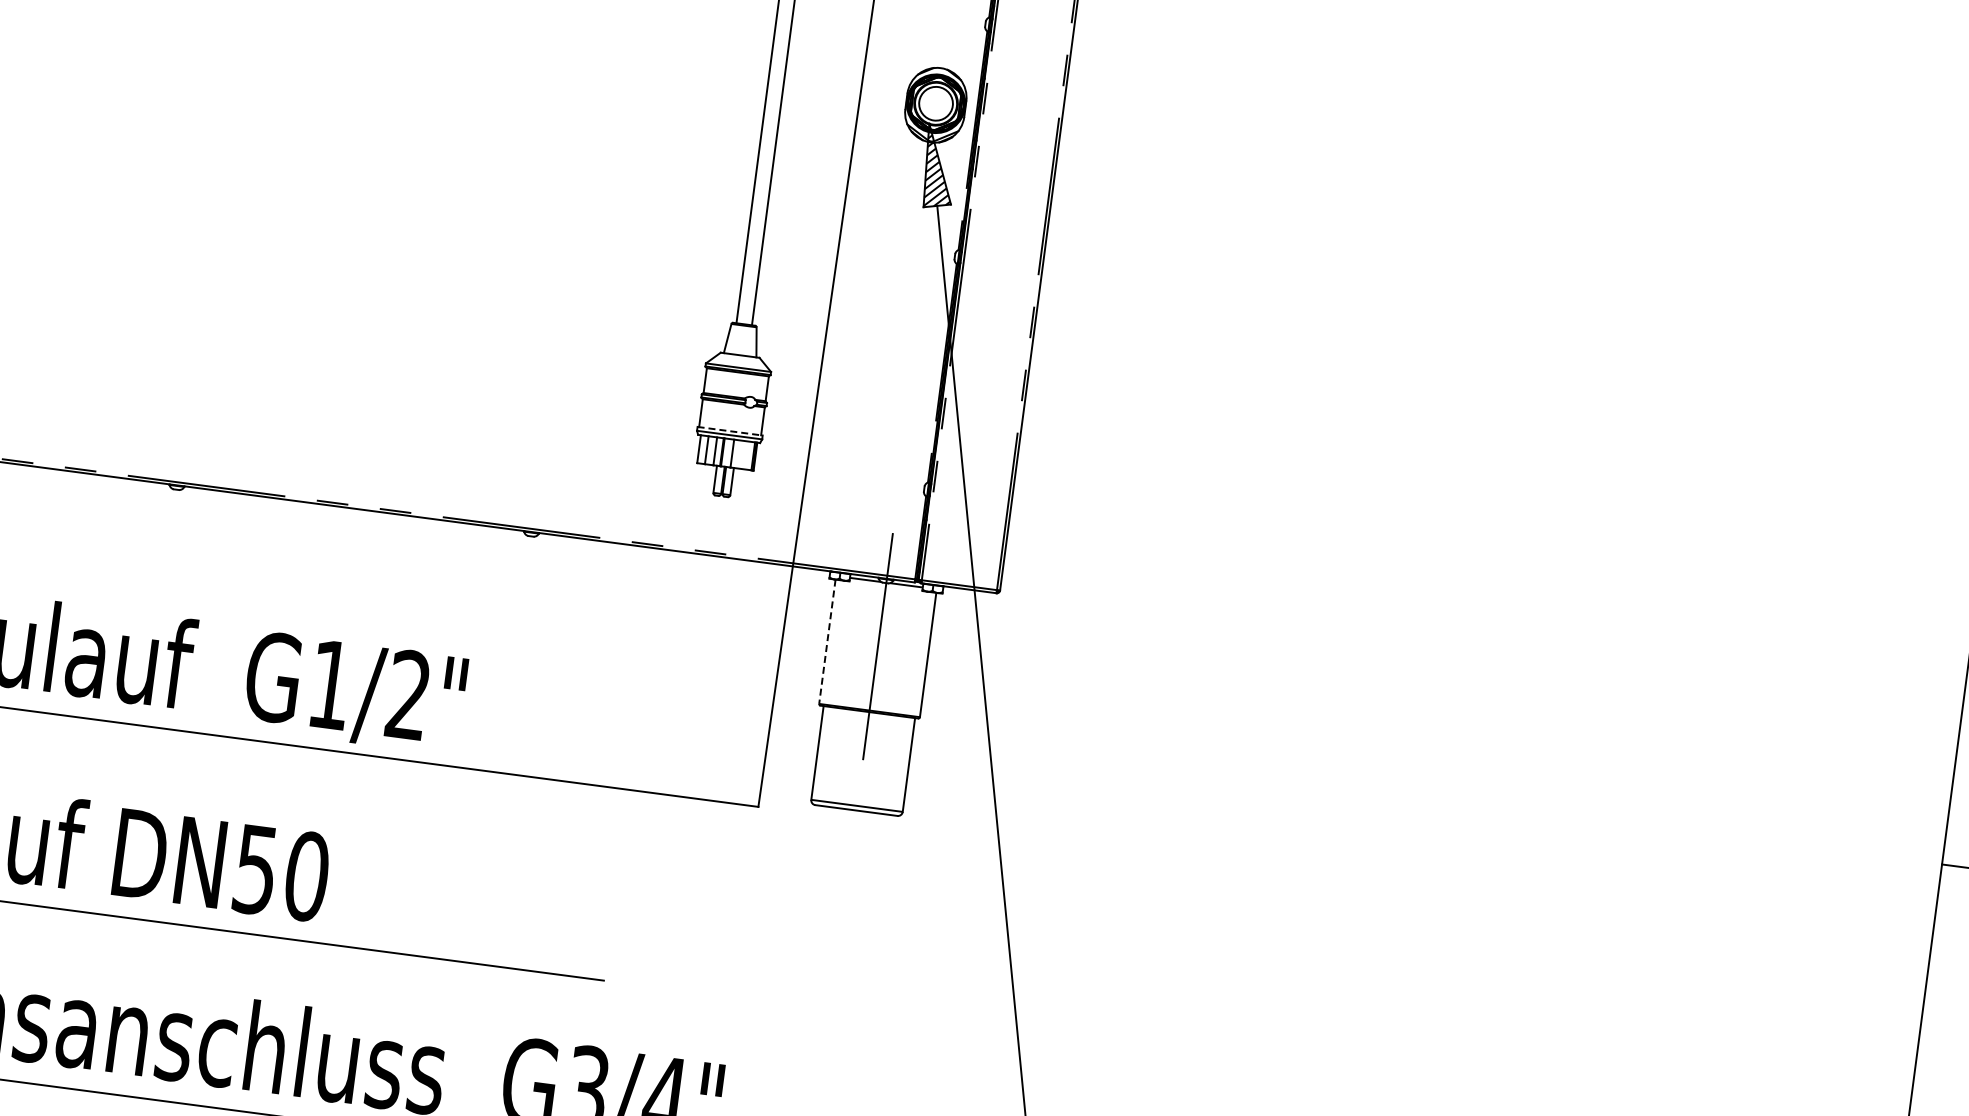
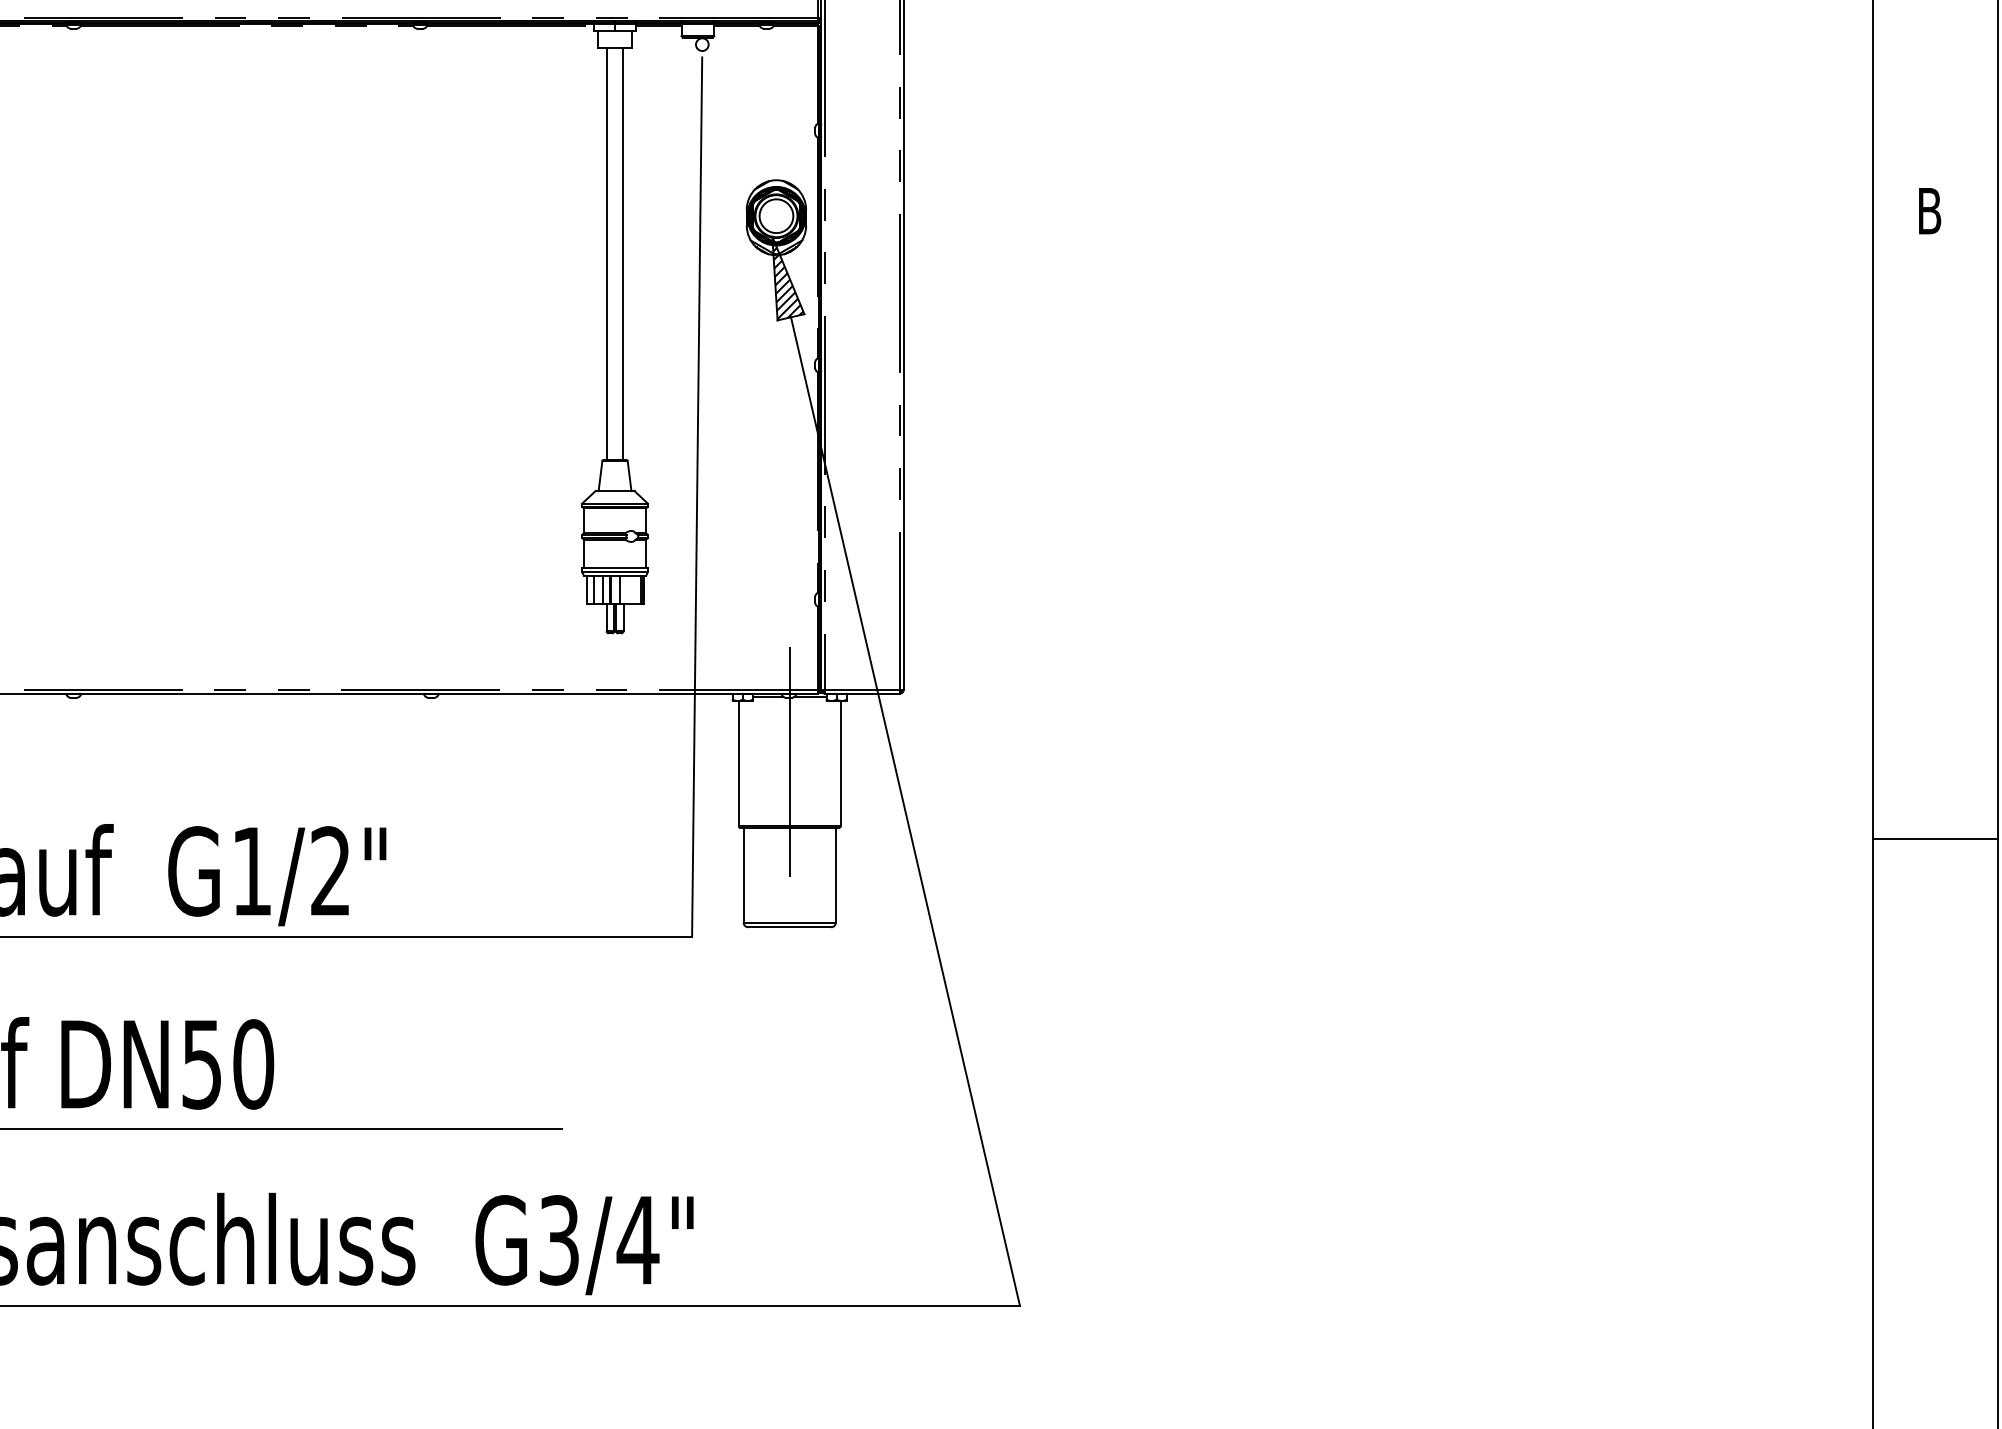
line: (730, 431) -> (615, 567), dashed -> solid
line: (826, 641) -> (738, 763), dashed -> solid

